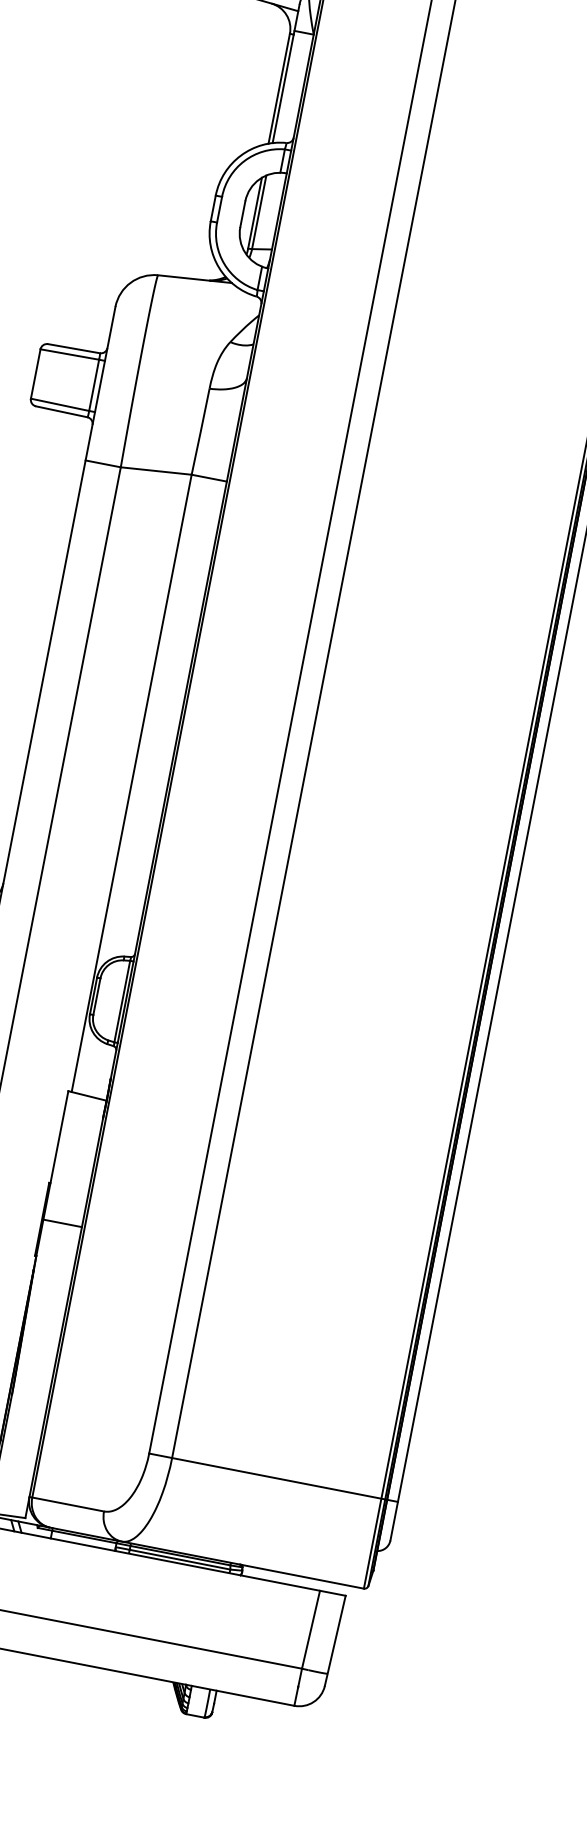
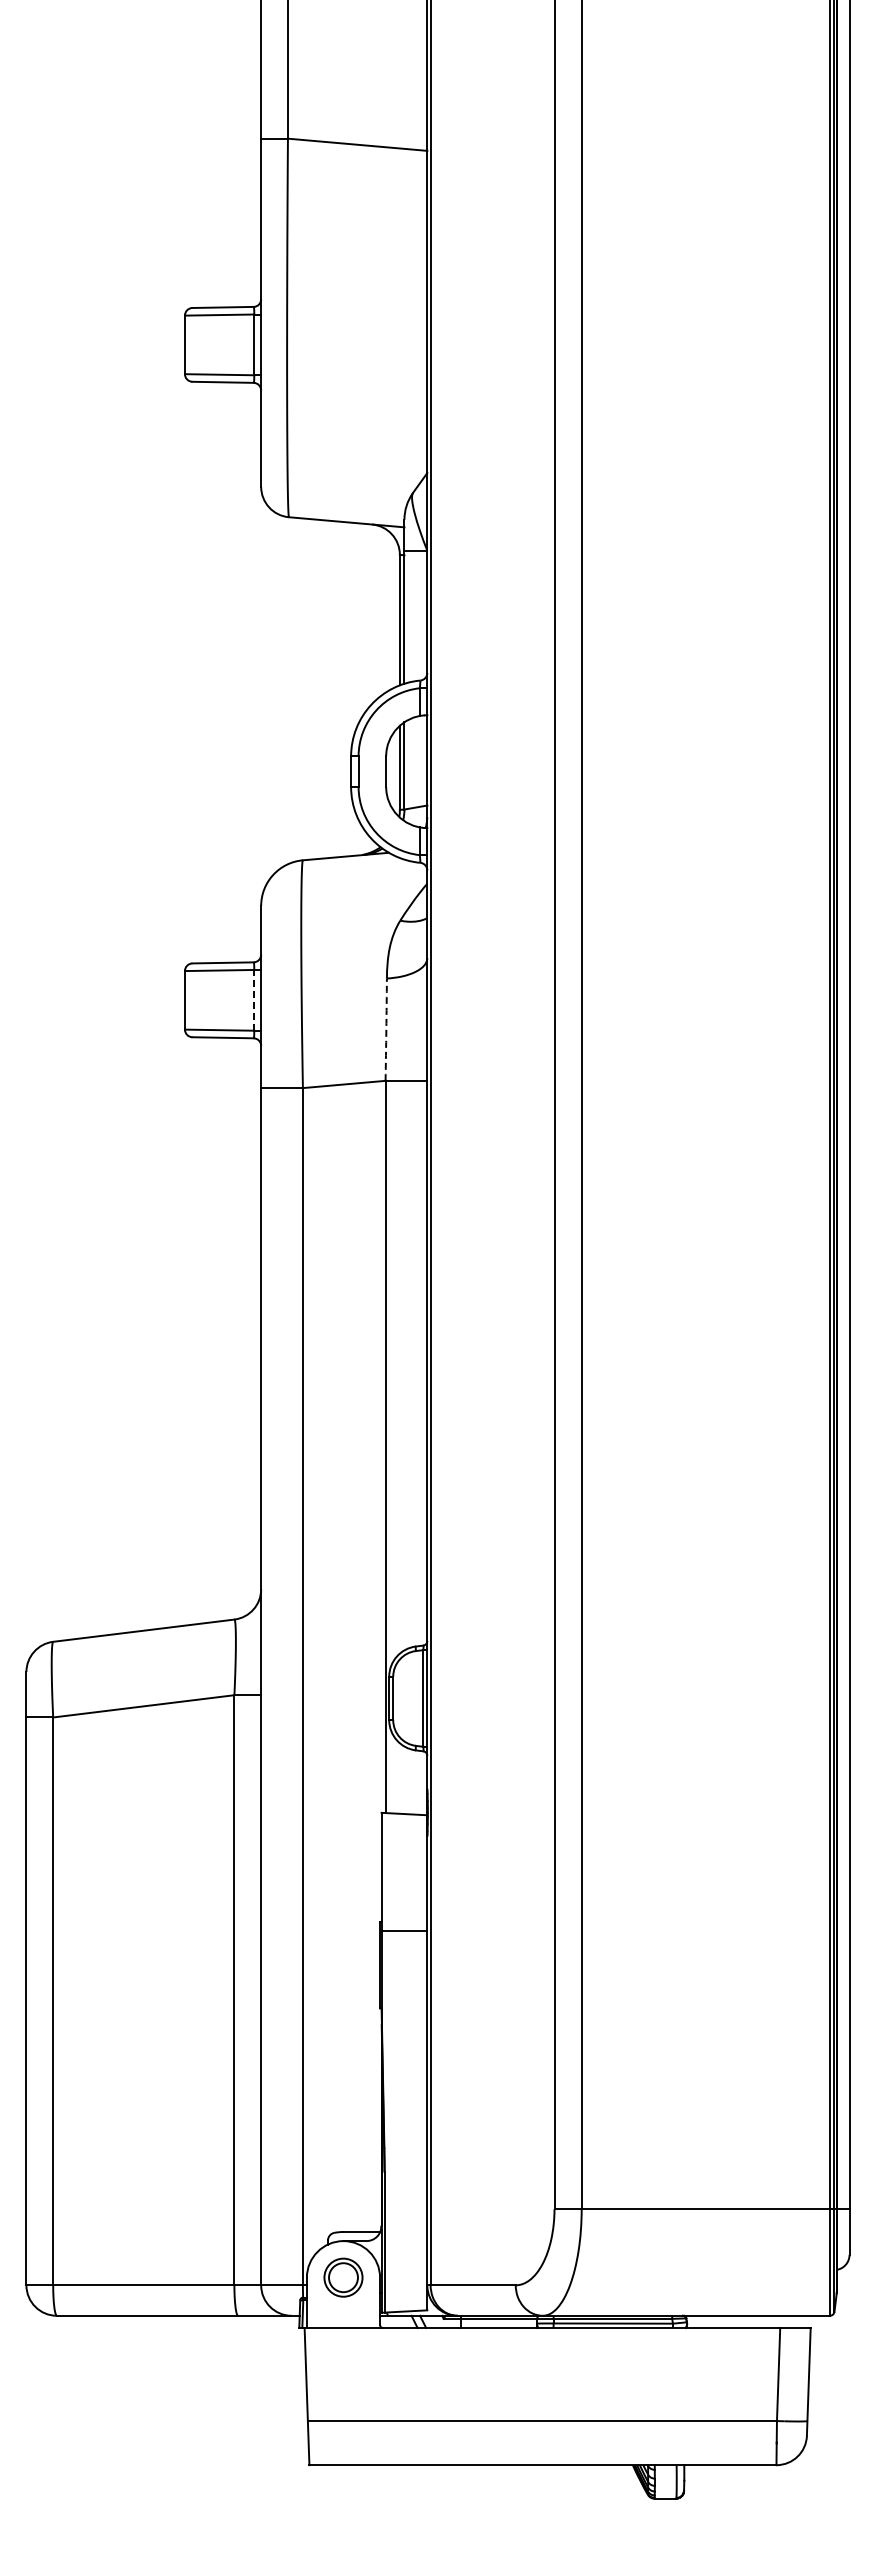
line: (94, 384) -> (254, 999), solid -> dashed
arc: (200, 431) -> (386, 1029), solid -> dashed
line: (62, 1223) -> (404, 1931), moved

